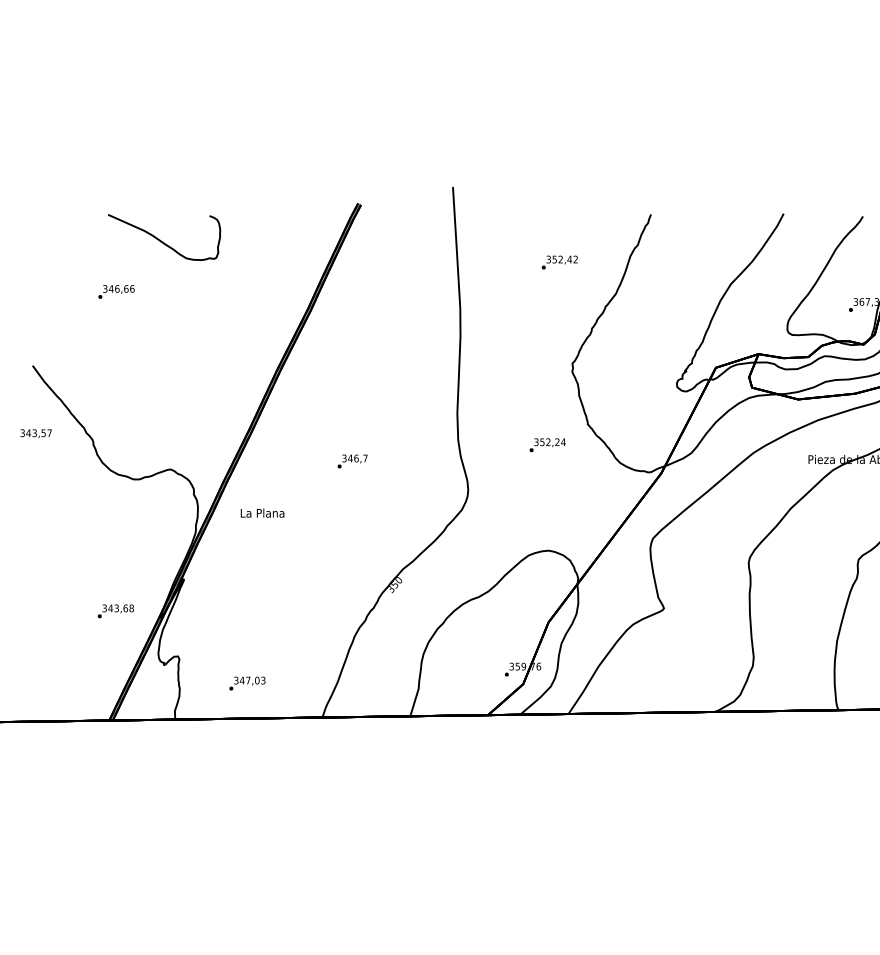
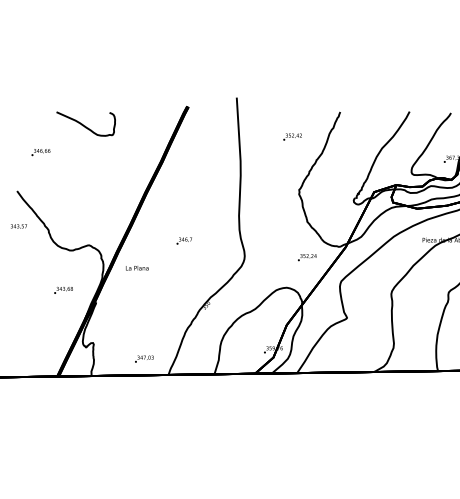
text: (115, 291) -> (40, 152), moved
text: (548, 444) -> (307, 257), moved
text: (115, 611) -> (63, 290), moved
text: (247, 682) -> (144, 358), moved

